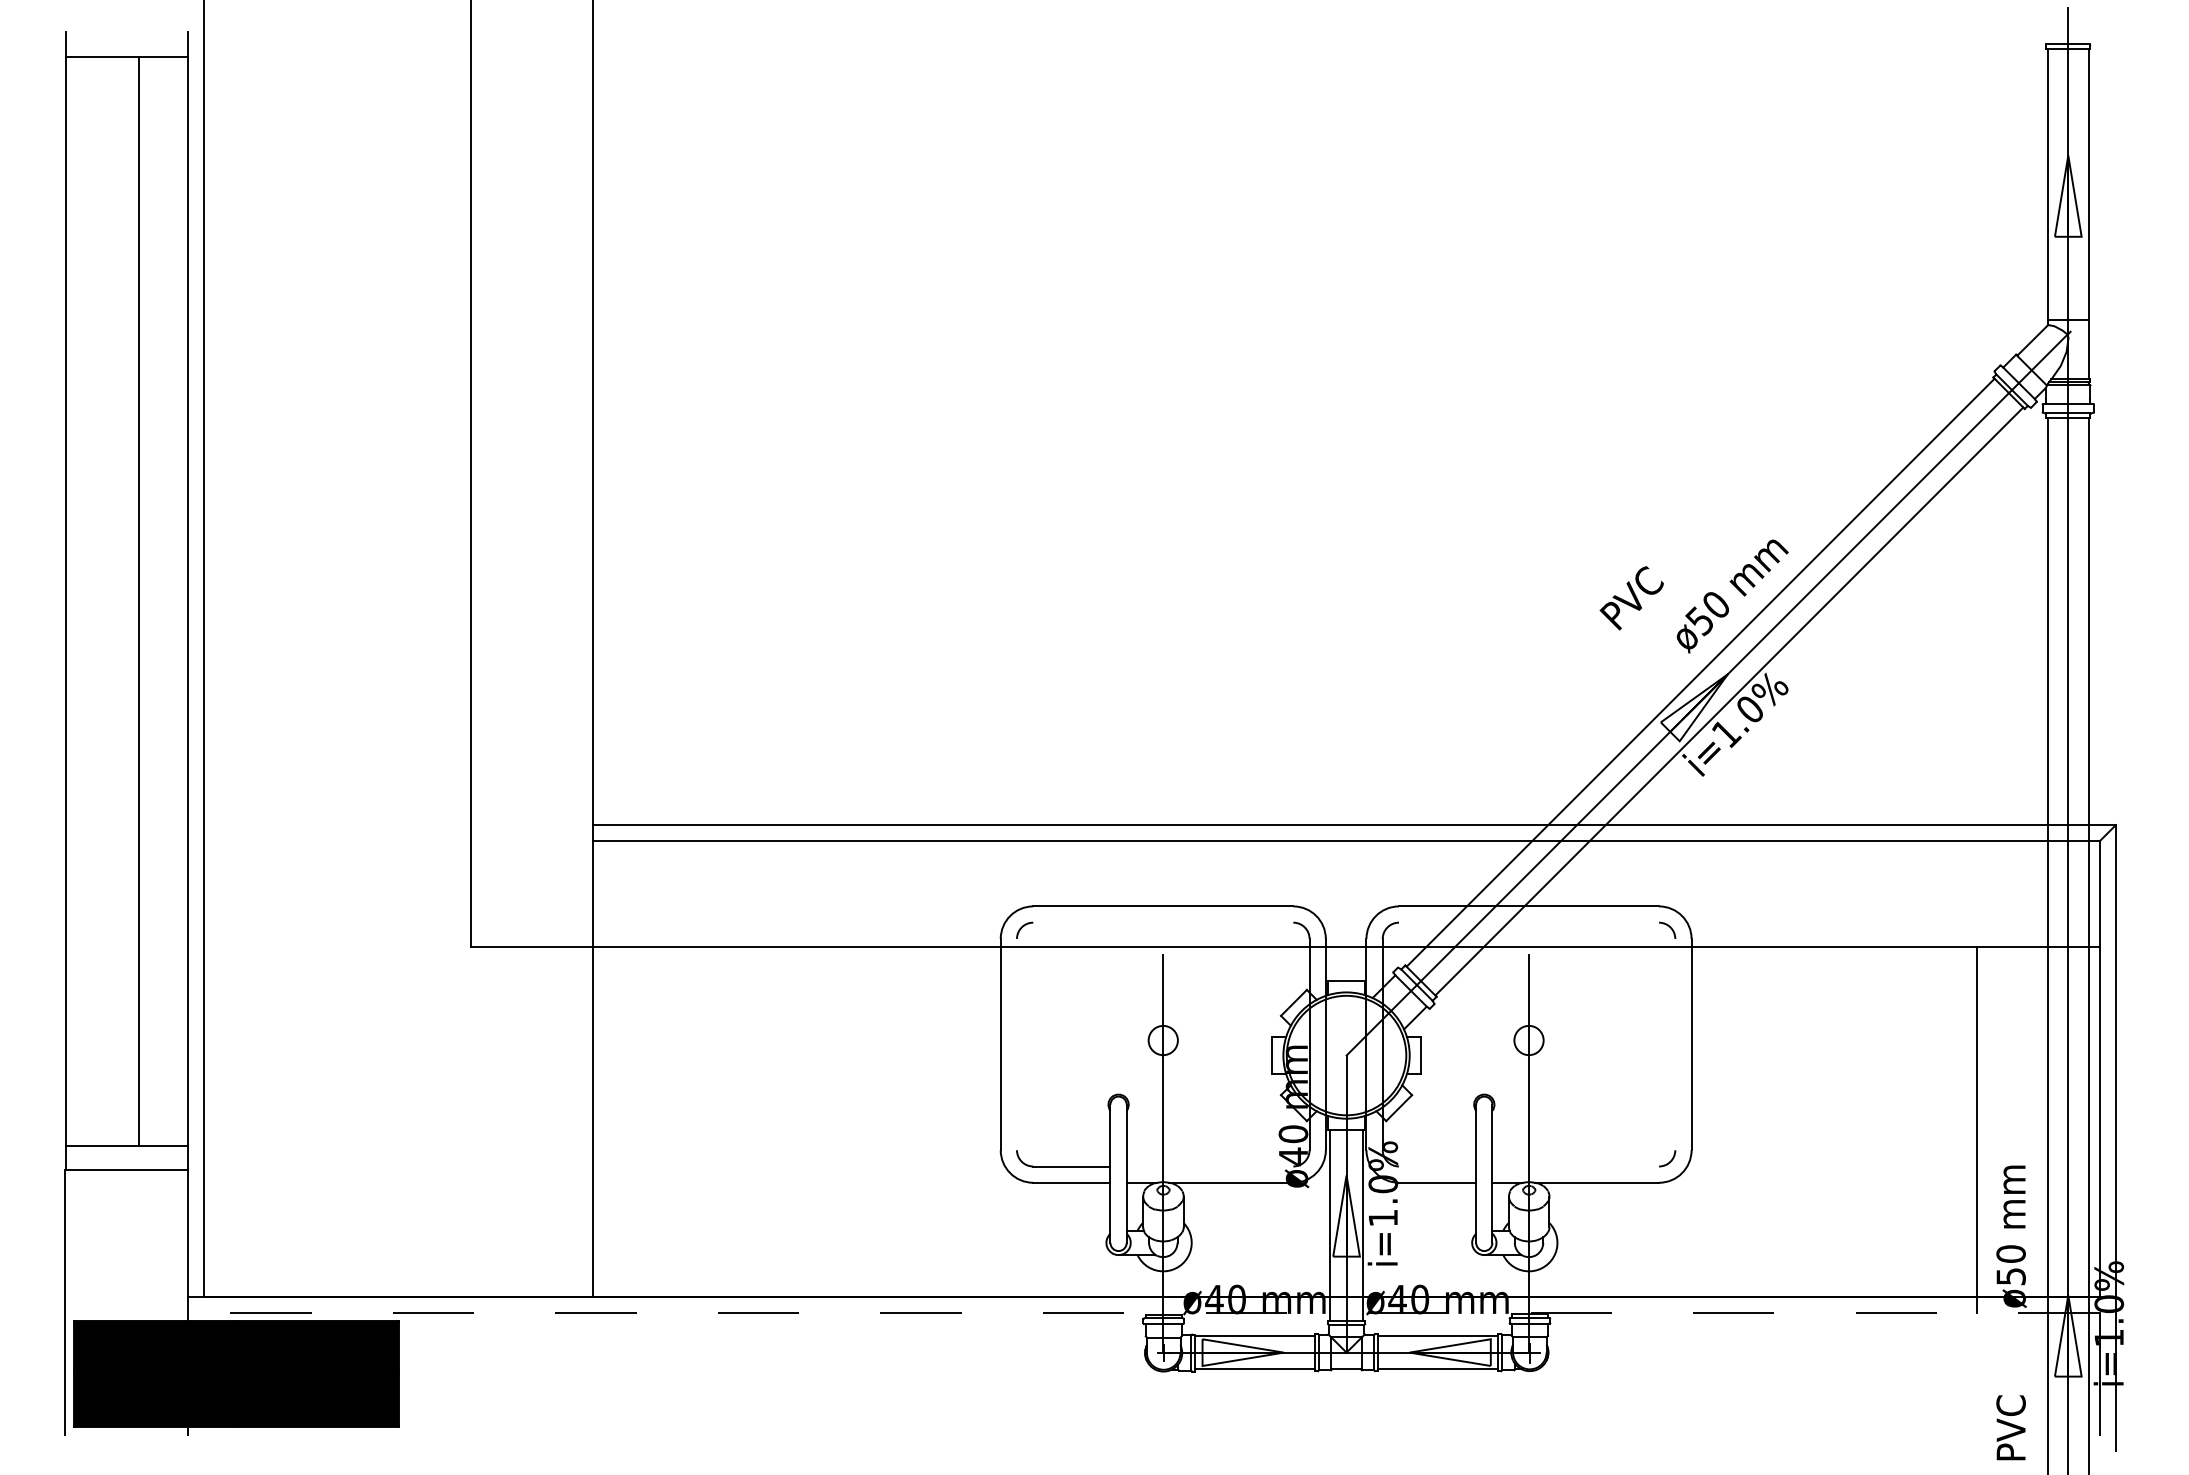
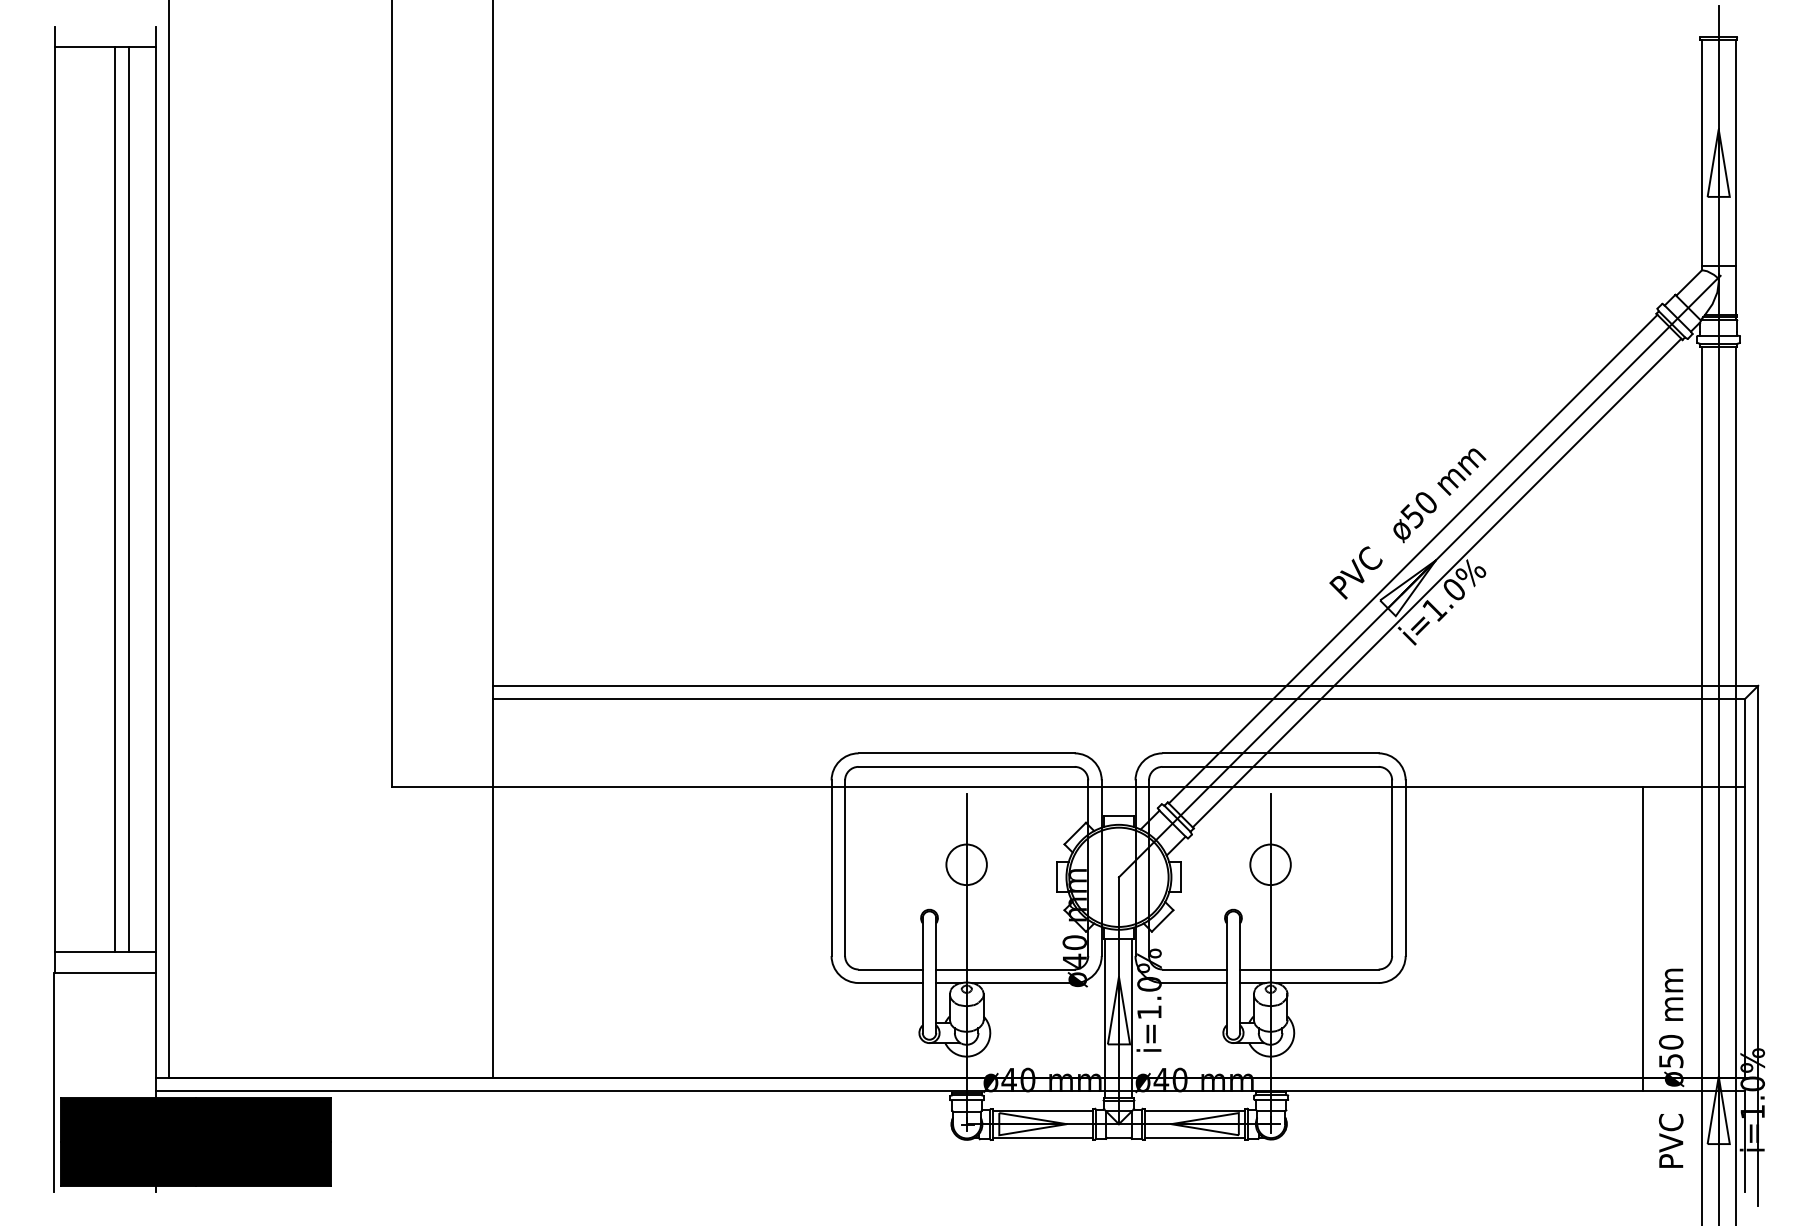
text: (1631, 598) -> (1355, 573), moved
line: (155, 600) -> (129, 499), added
line: (1163, 922) -> (966, 766), added
line: (1528, 922) -> (1270, 766), added
circle: (1162, 1040) -> (966, 864), size x1.67
circle: (1528, 1040) -> (1270, 864), size x1.67
line: (1016, 1044) -> (844, 868), added
line: (1675, 1044) -> (1392, 868), added
line: (1209, 1166) -> (1005, 969), added
line: (1437, 1166) -> (1194, 969), added
line: (1575, 1166) -> (1309, 969), added
line: (1143, 1312) -> (950, 1090), dashed -> solid
text: (2010, 1427) -> (1670, 1140), moved

